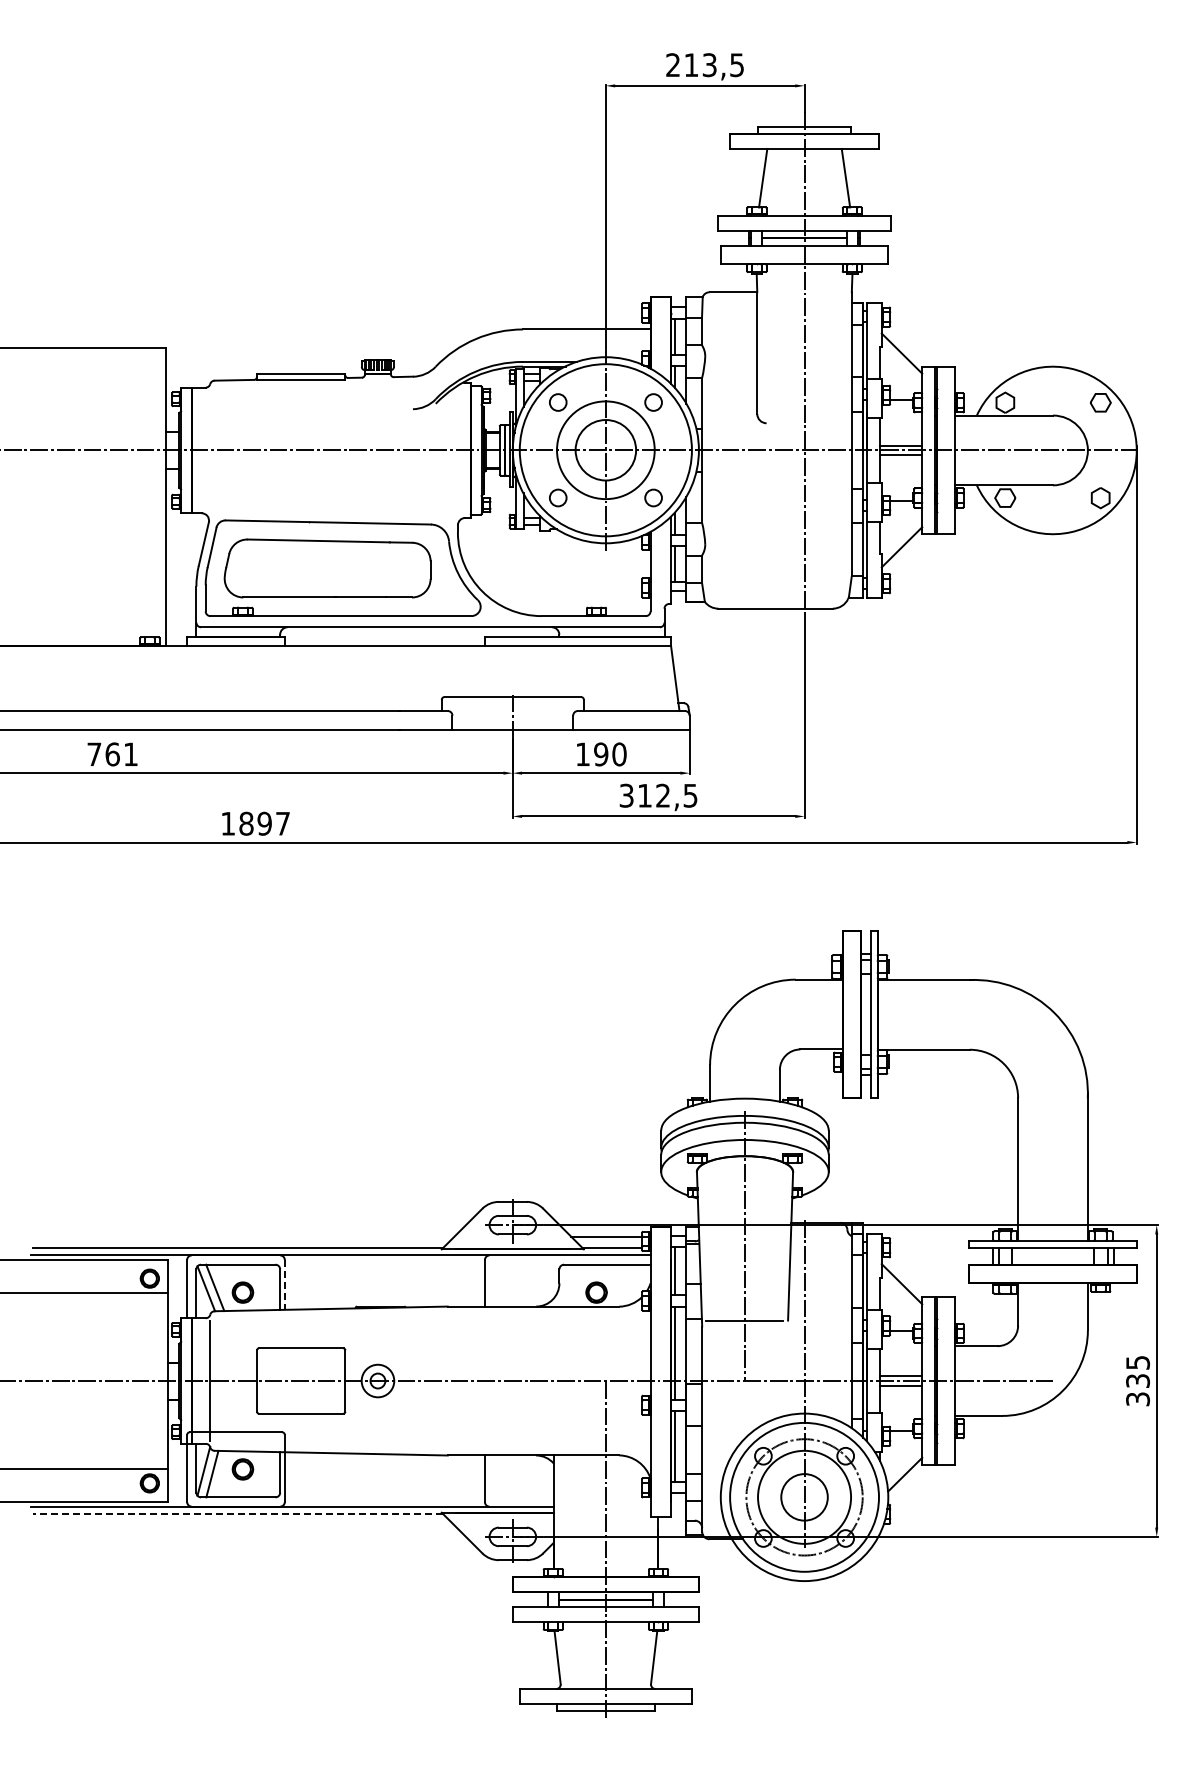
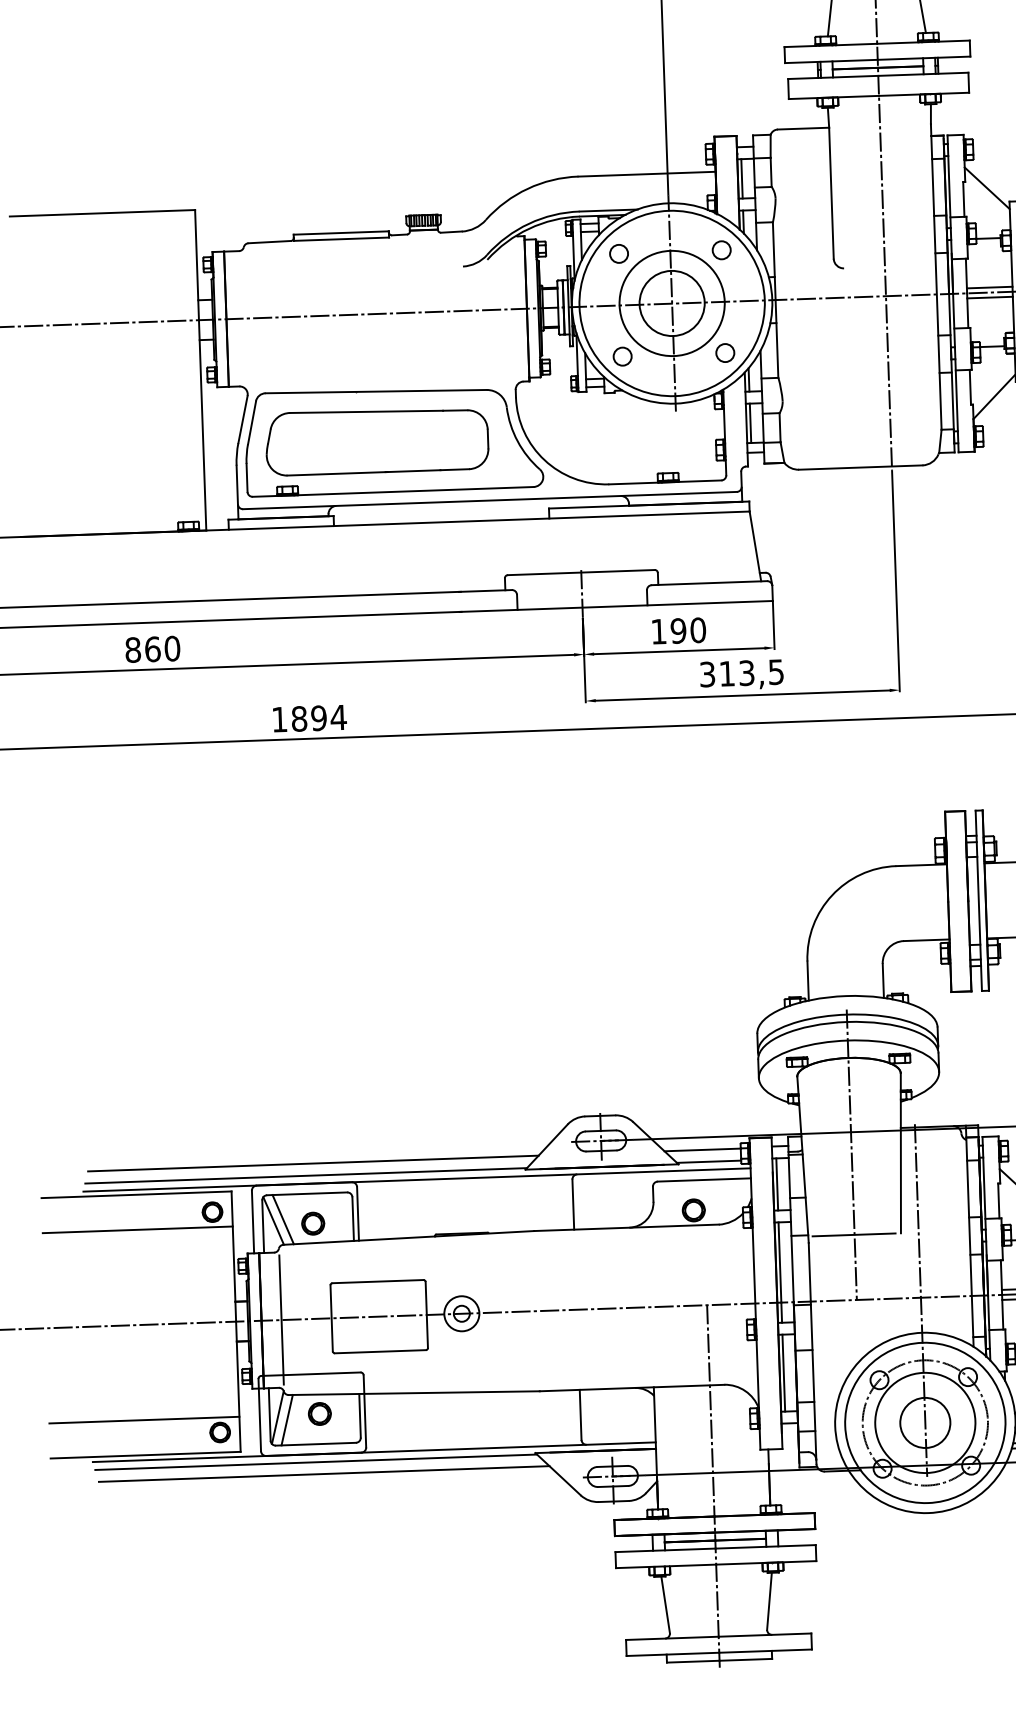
text: (112, 754) -> (152, 649), 761 -> 860
text: (663, 795) -> (747, 672), 312,5 -> 313,5
text: (282, 823) -> (338, 717), 1897 -> 1894
line: (244, 1236) -> (312, 1163), added
line: (284, 1284) -> (357, 1213), dashed -> solid
line: (237, 1514) -> (315, 1462), dashed -> solid
line: (244, 1525) -> (323, 1474), added

